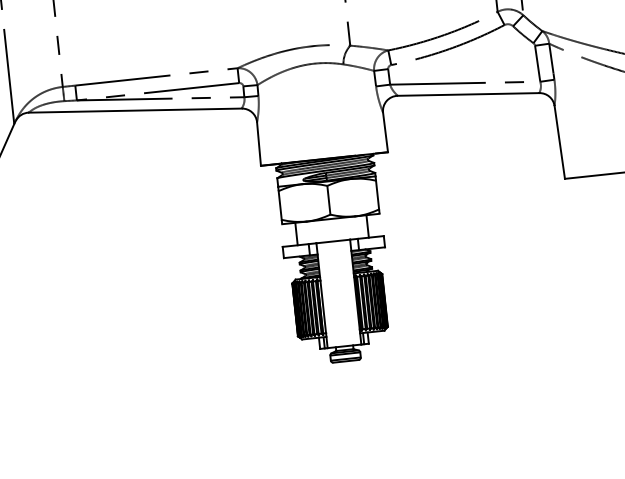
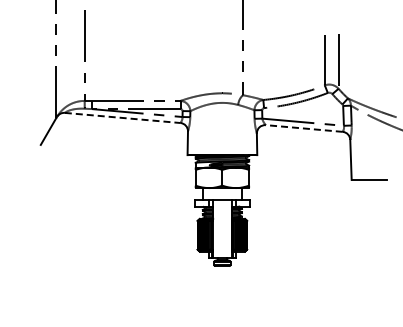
line: (468, 94) -> (304, 128), solid -> dashed
line: (136, 111) -> (123, 118), solid -> dashed

